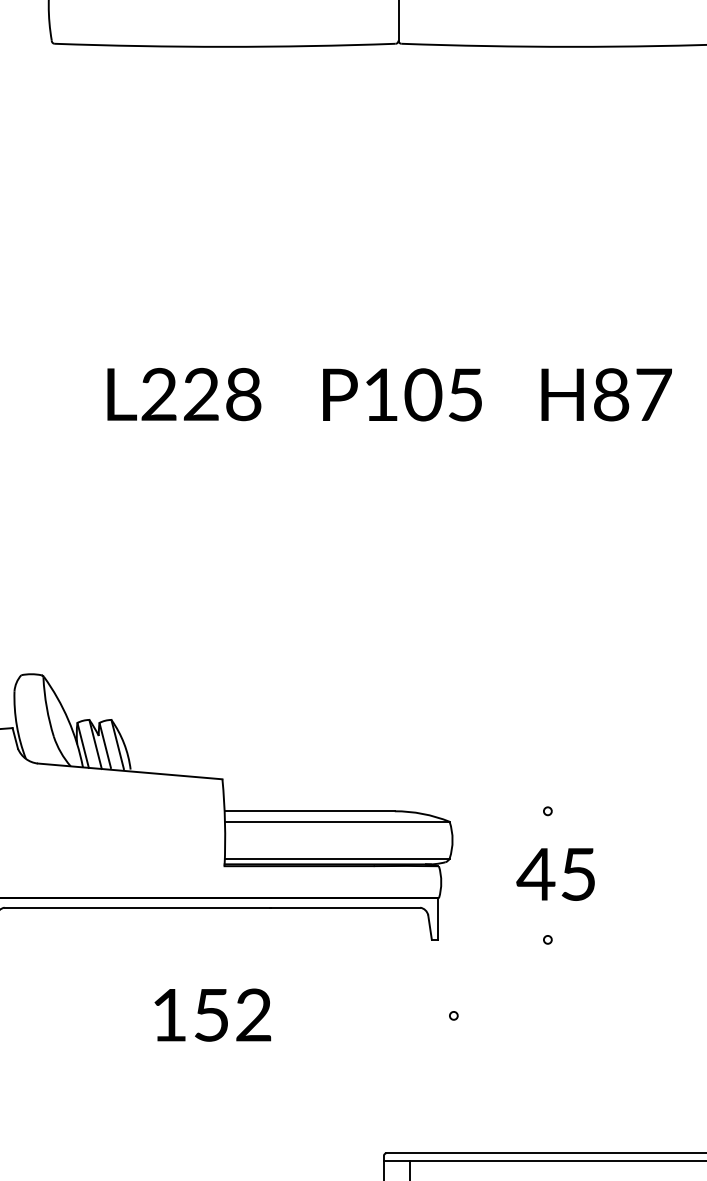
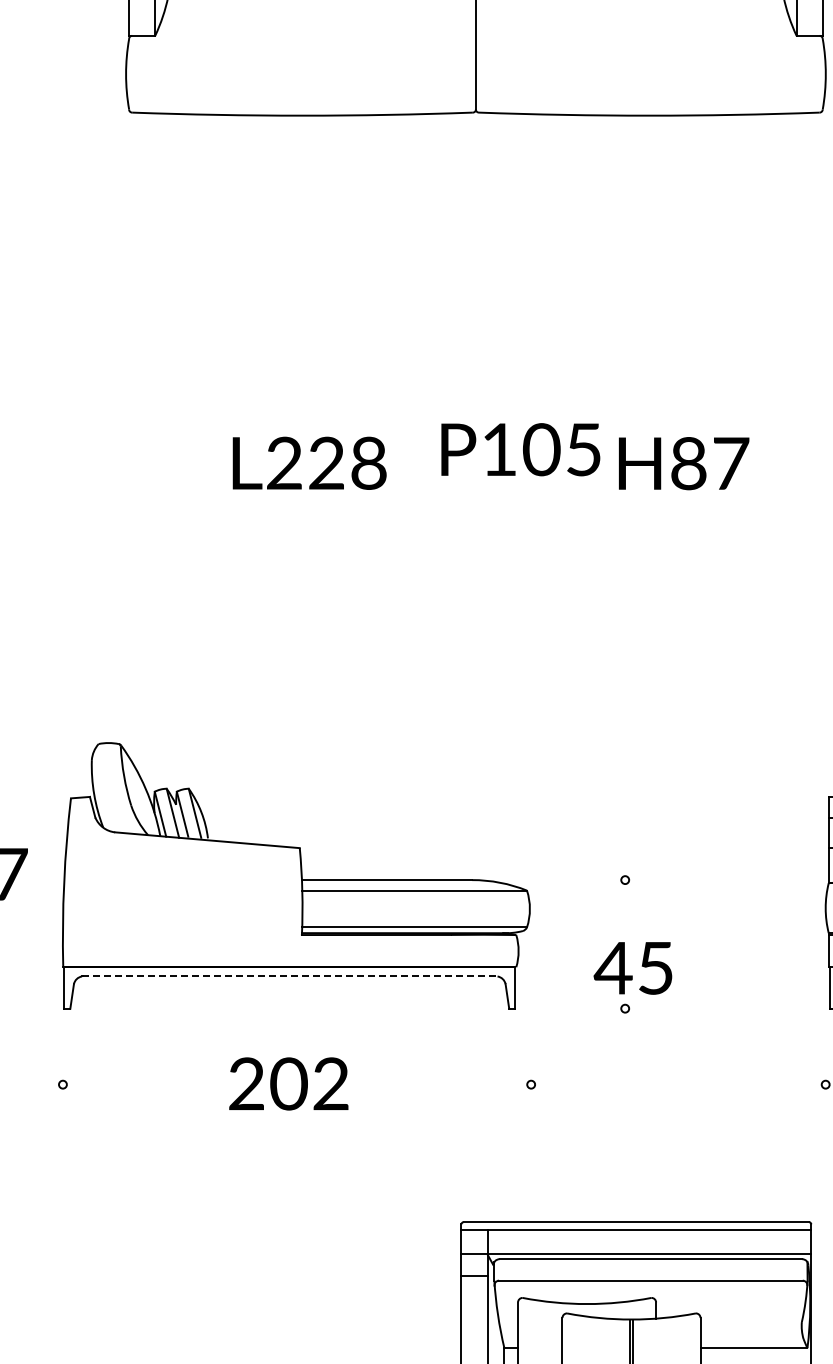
text: (184, 393) -> (309, 462), moved
text: (402, 394) -> (520, 449), moved
text: (555, 874) -> (632, 968), moved
line: (212, 907) -> (289, 976), solid -> dashed
text: (191, 1014) -> (268, 1083), 152 -> 202

